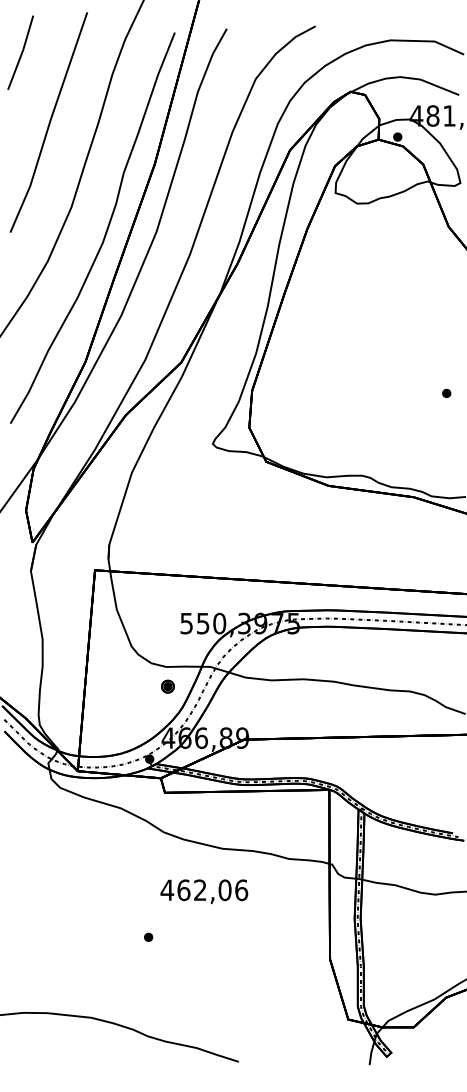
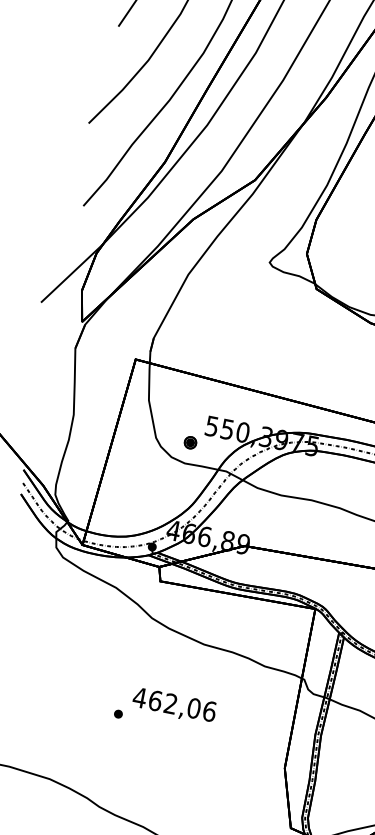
part: (167, 686) -> (190, 442), moved
text: (204, 891) -> (174, 705), moved

